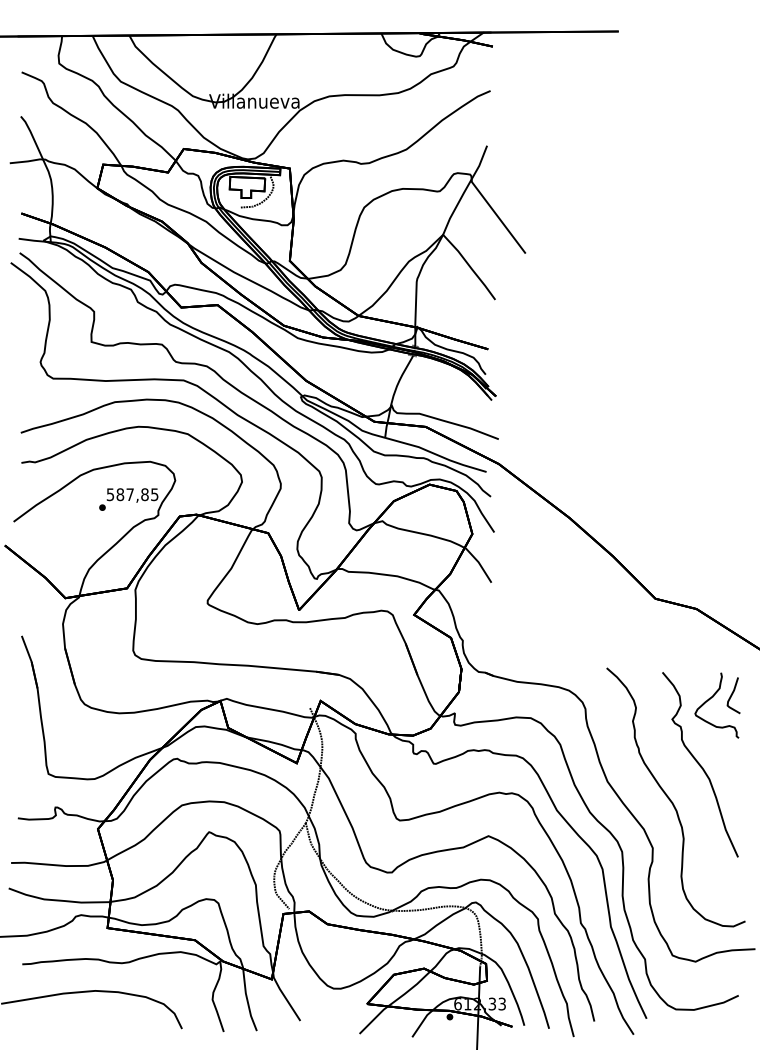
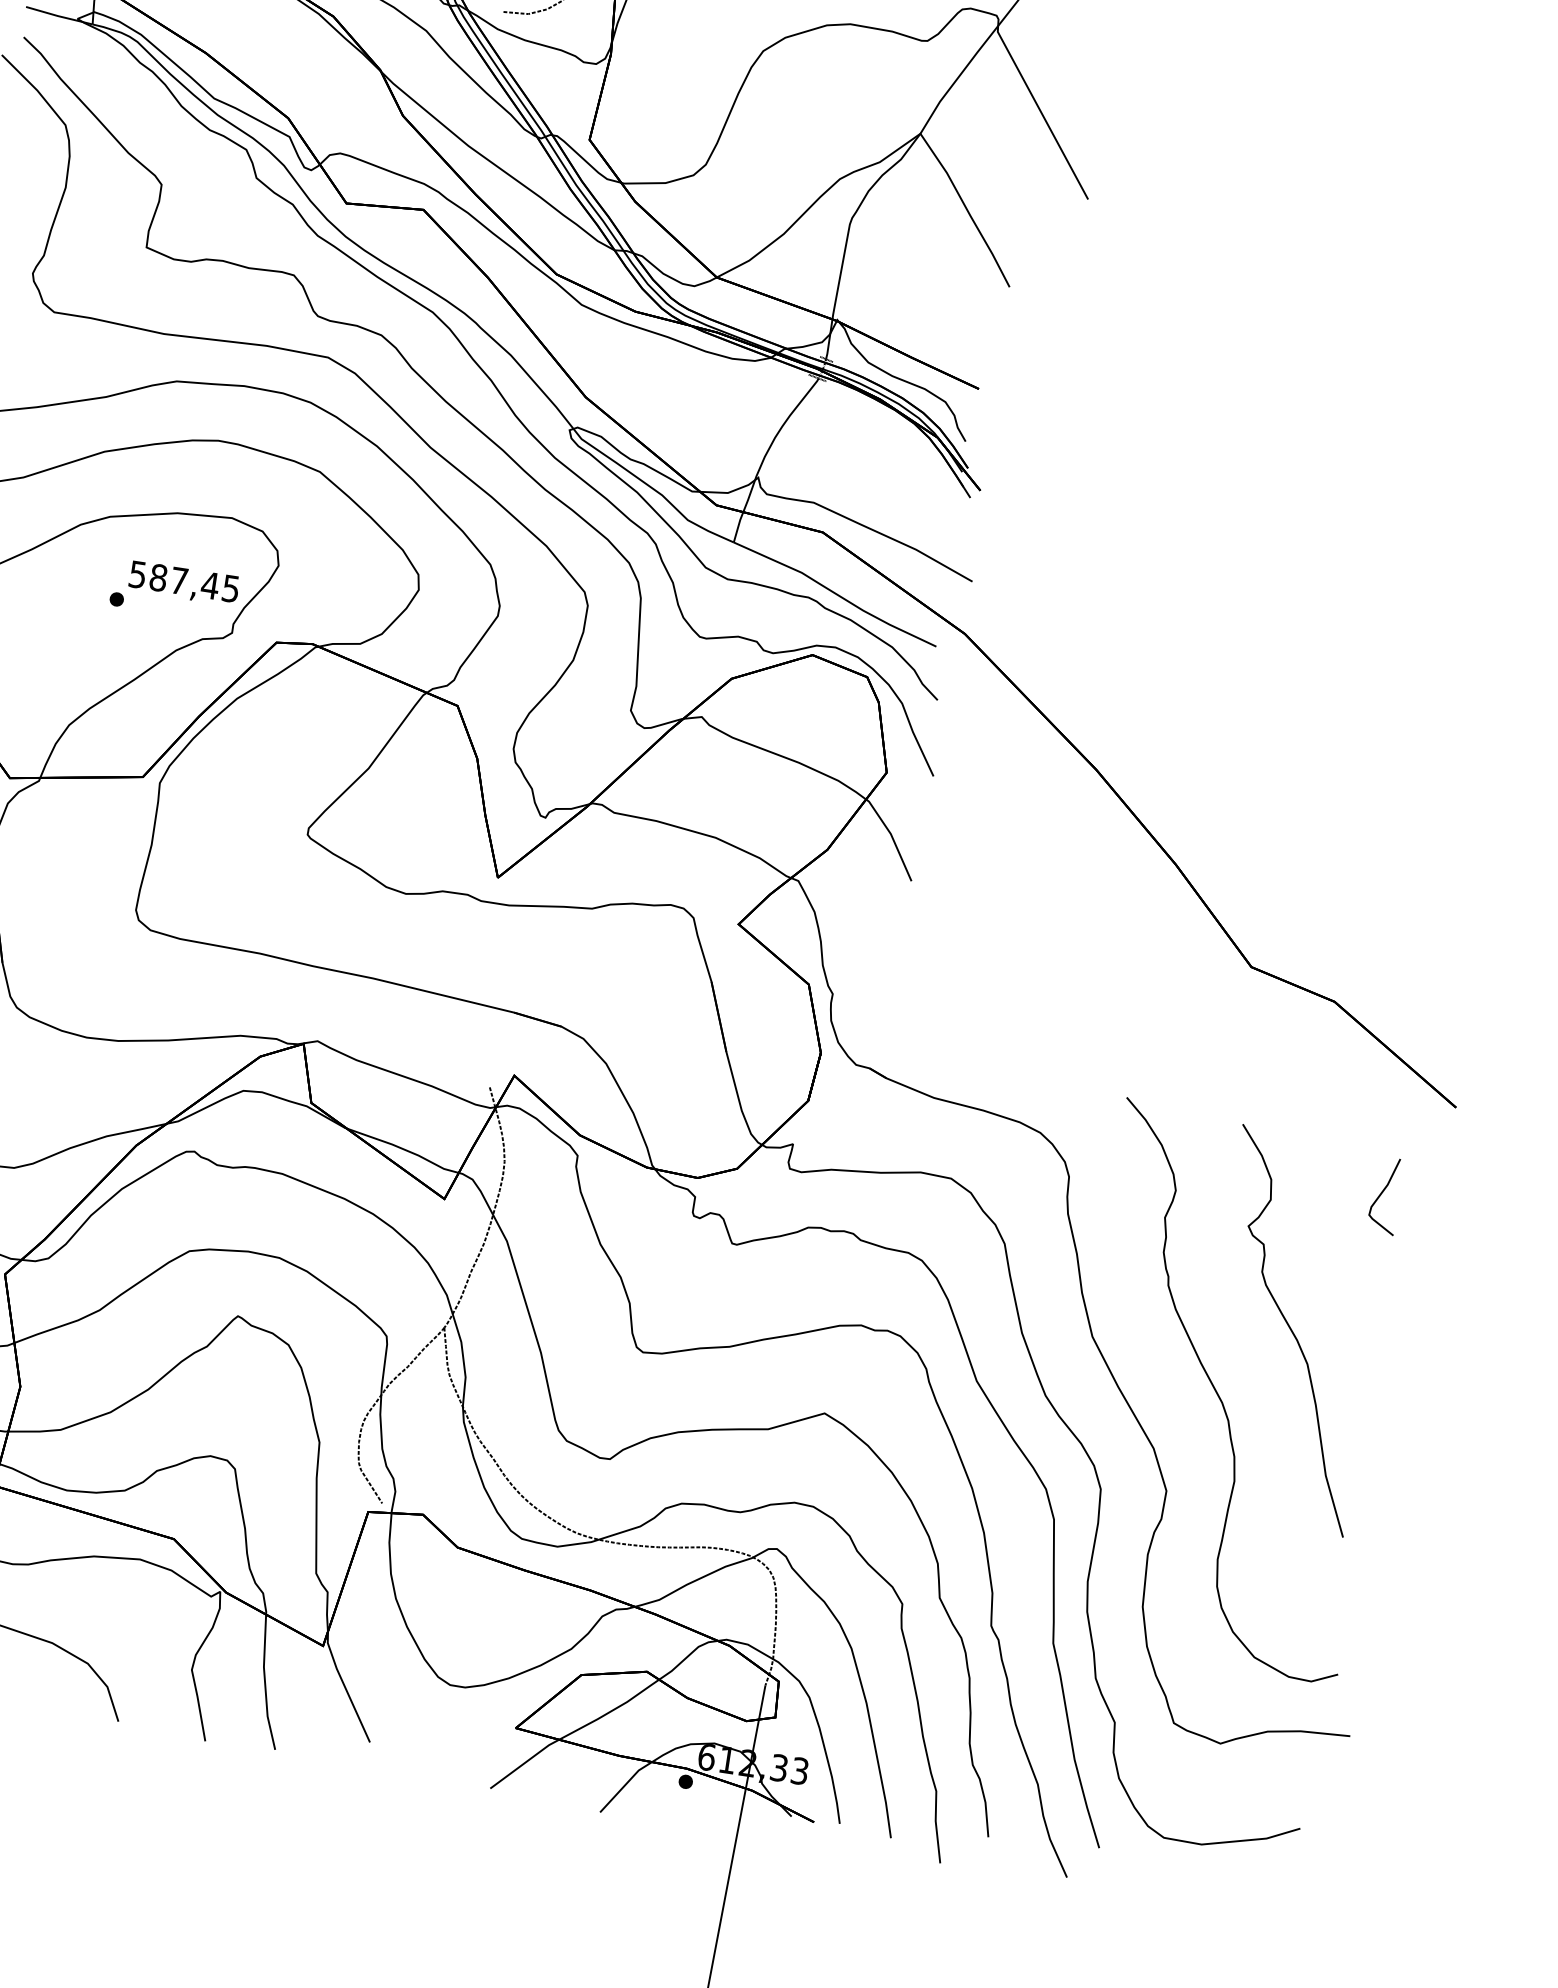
text: (144, 494) -> (209, 585), 587,85 -> 587,45
part: (710, 699) -> (1335, 1196), removed

